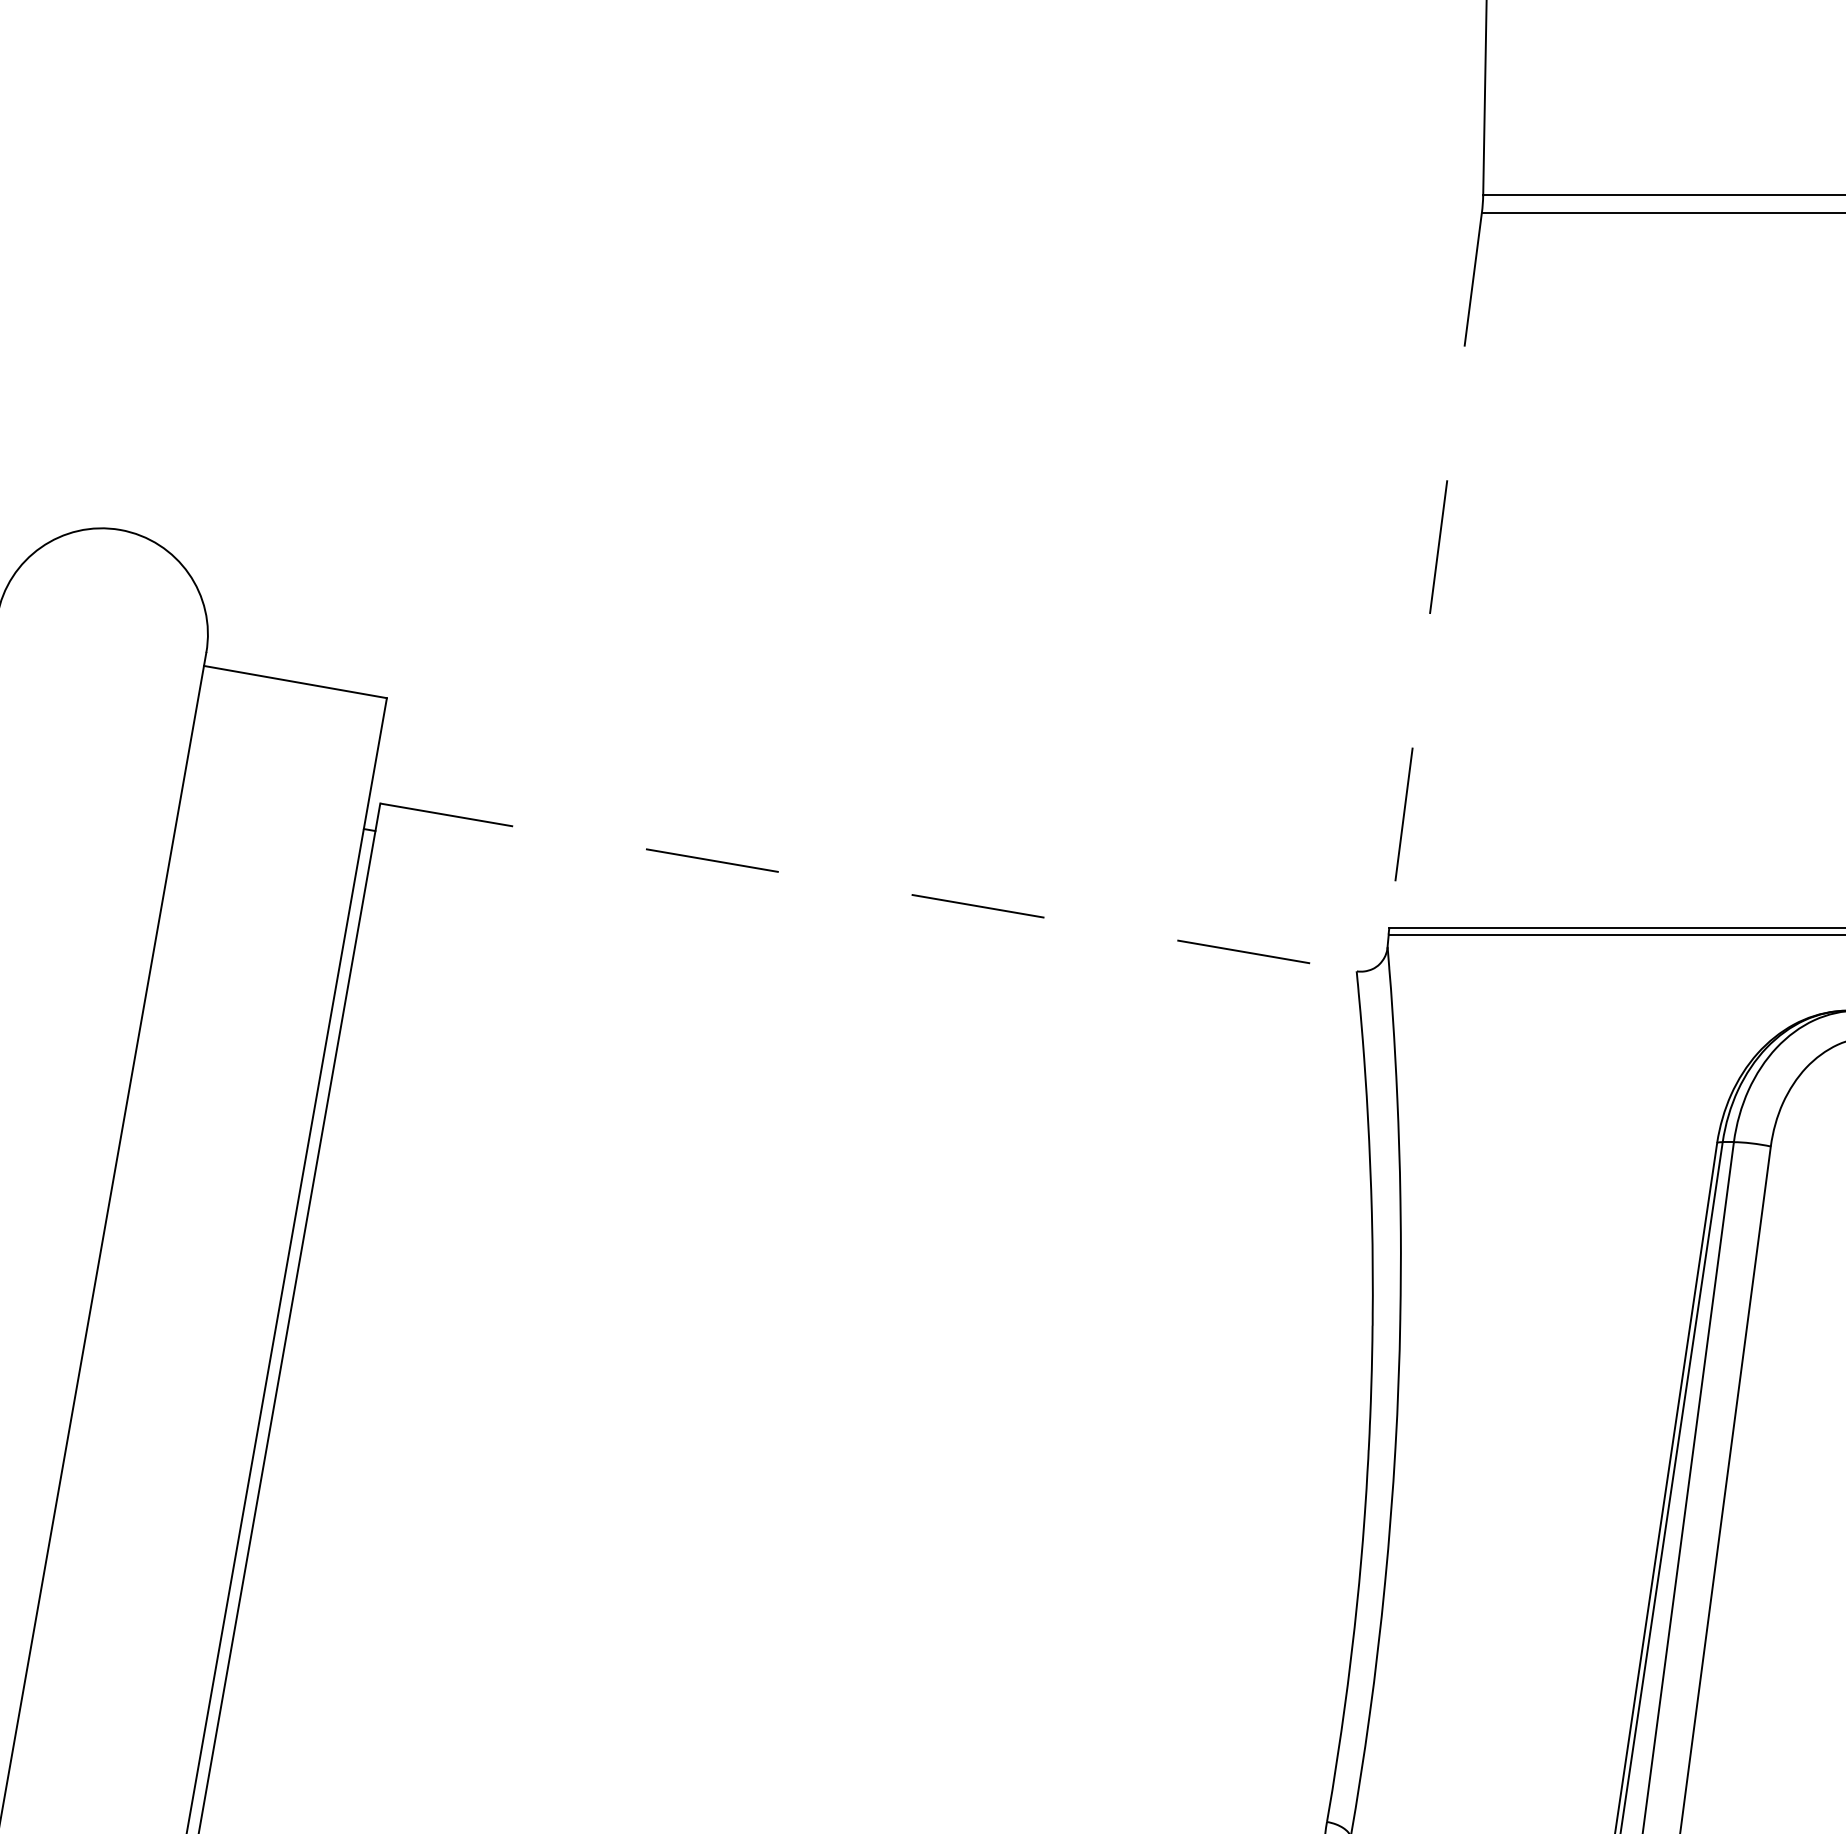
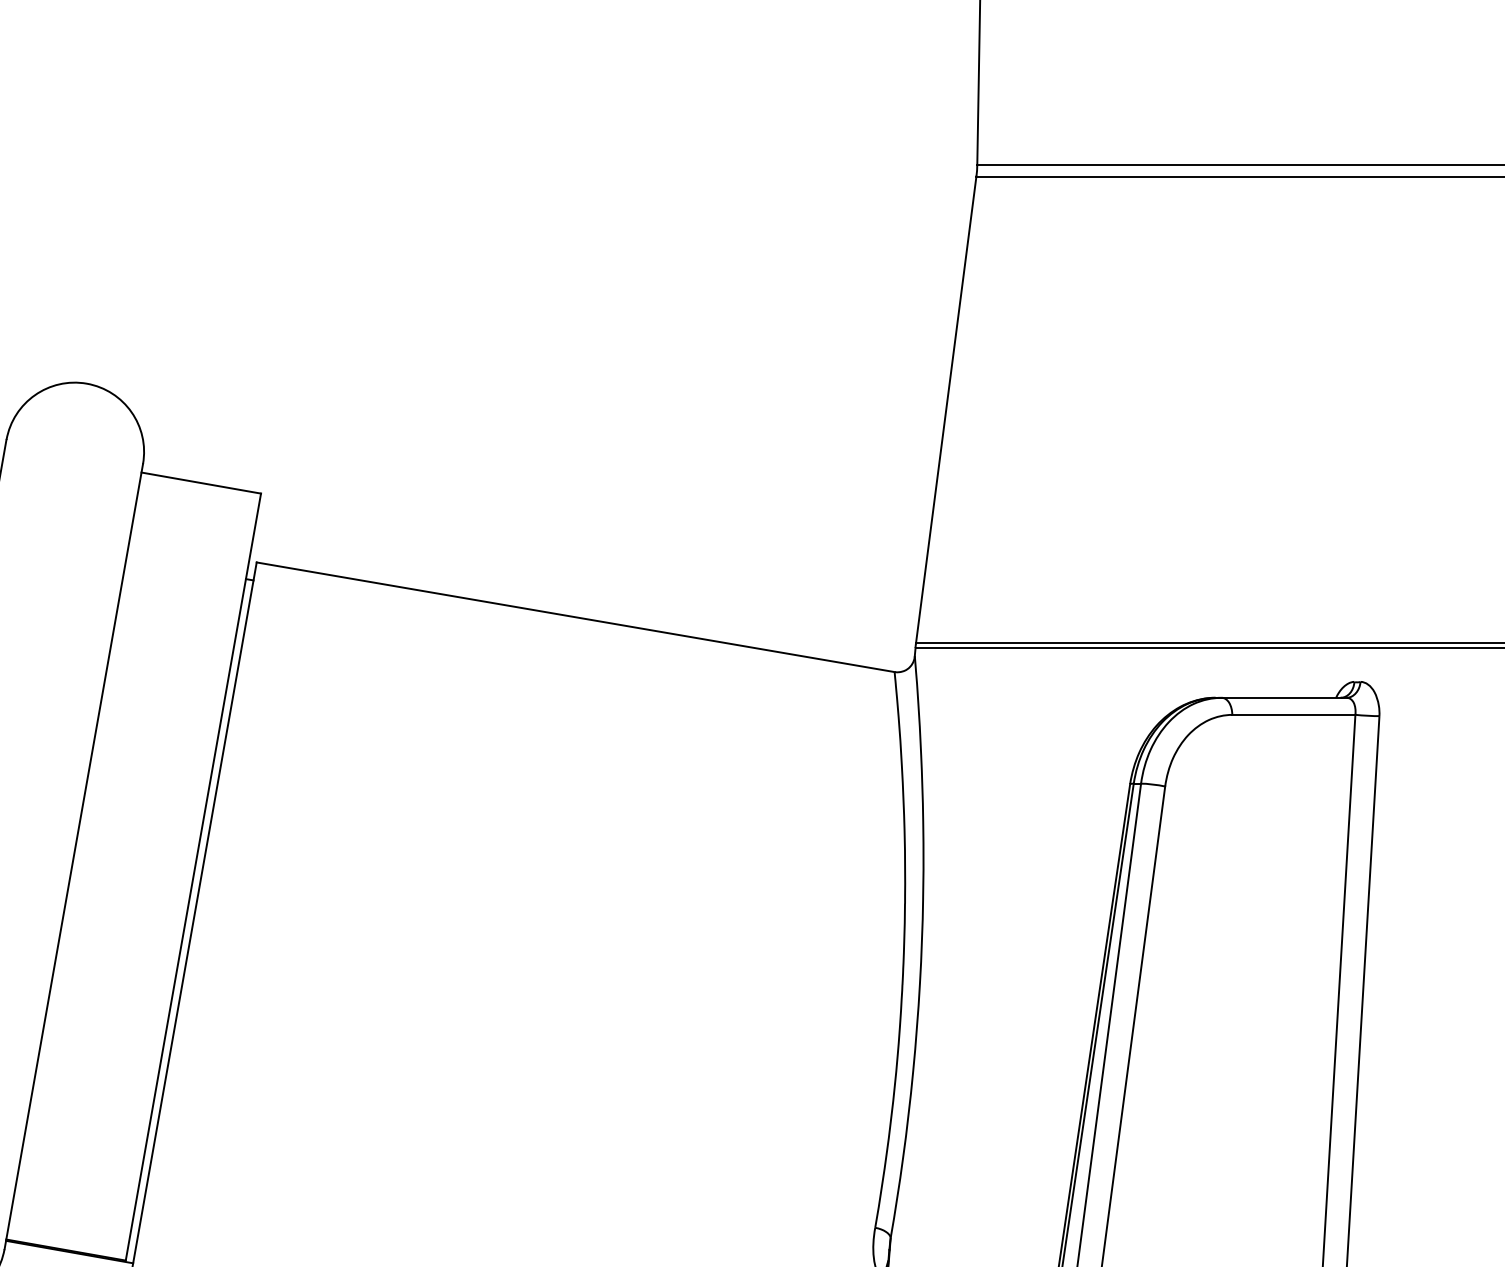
line: (1436, 570) -> (946, 410), dashed -> solid
line: (868, 887) -> (575, 617), dashed -> solid

